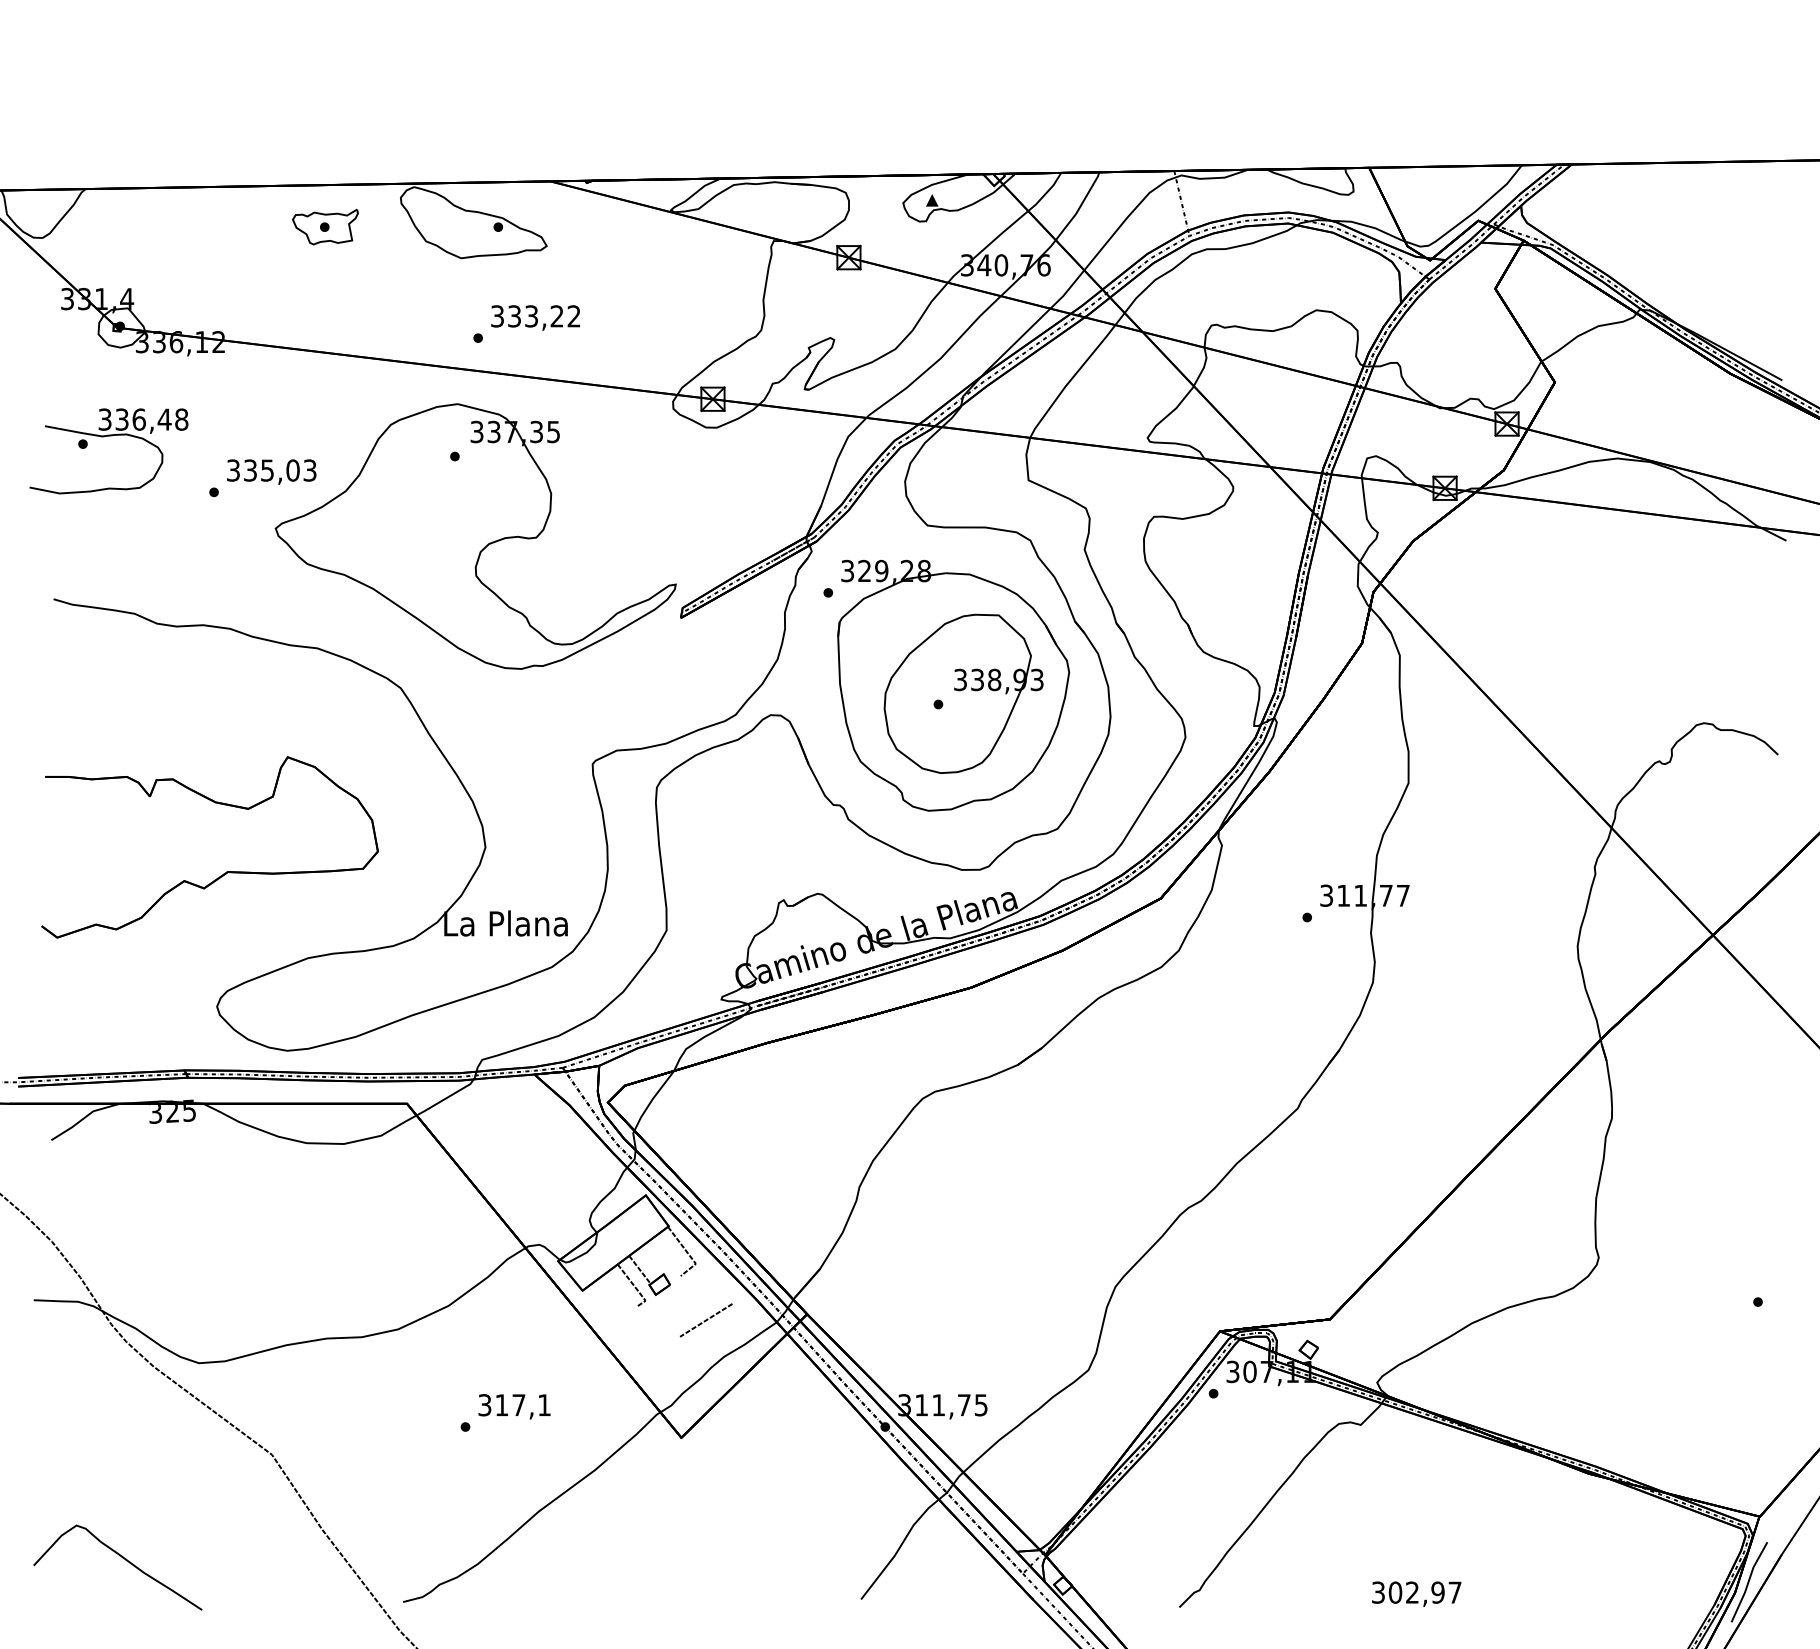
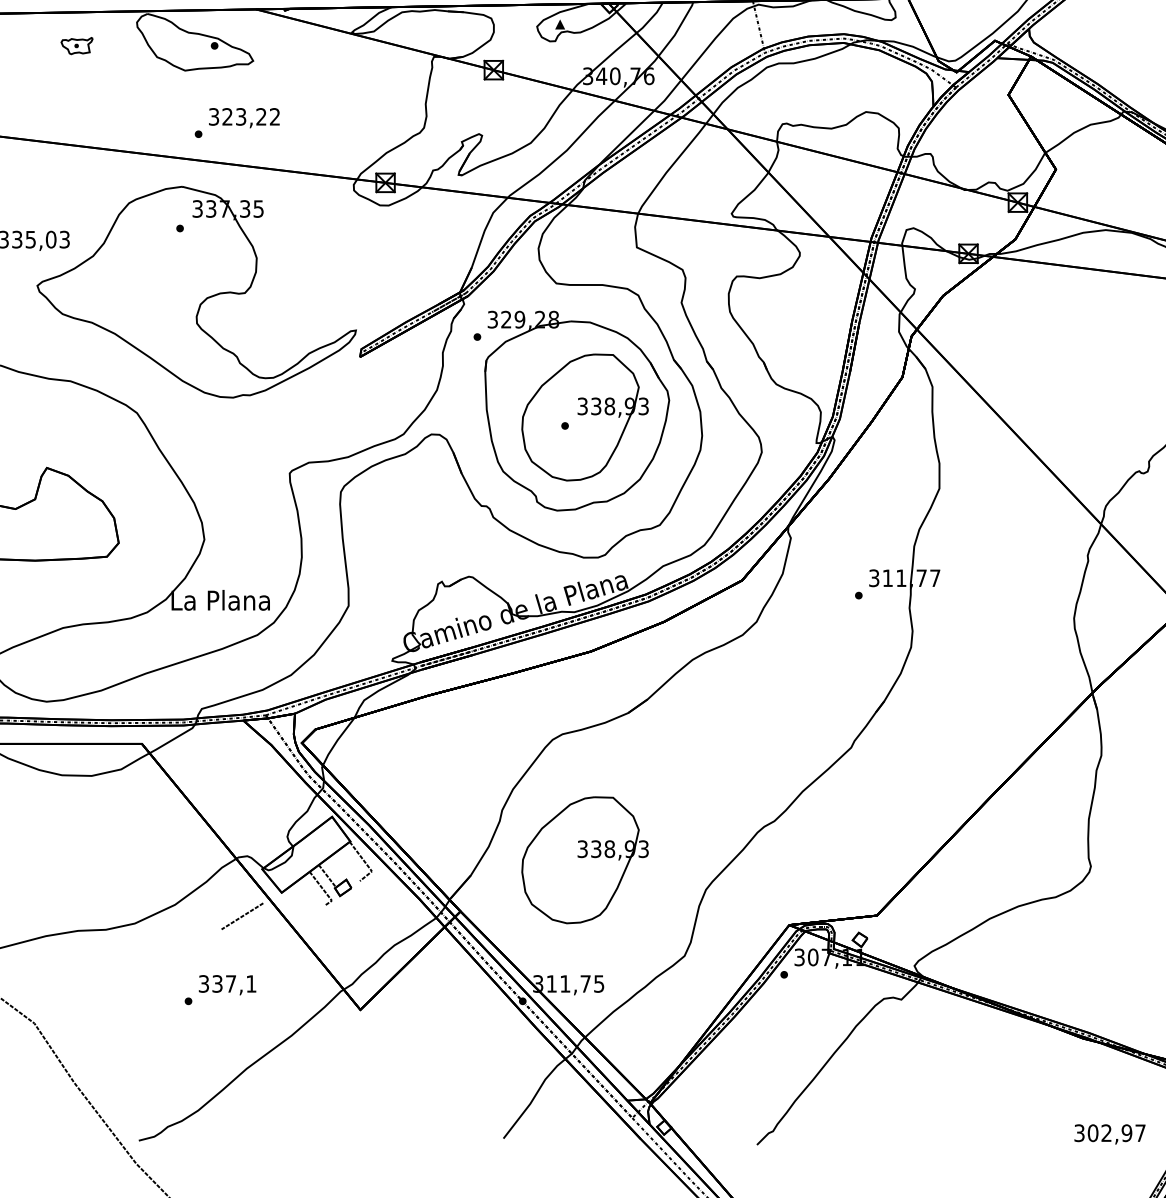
part: (325, 227) -> (77, 46), size x0.6
text: (514, 316) -> (227, 116), 333,22 -> 323,22
part: (963, 1249) -> (585, 859), added
line: (705, 1320) -> (241, 916), moved
text: (501, 1405) -> (217, 984), 317,1 -> 337,1
text: (1416, 1593) -> (1109, 1133), moved

